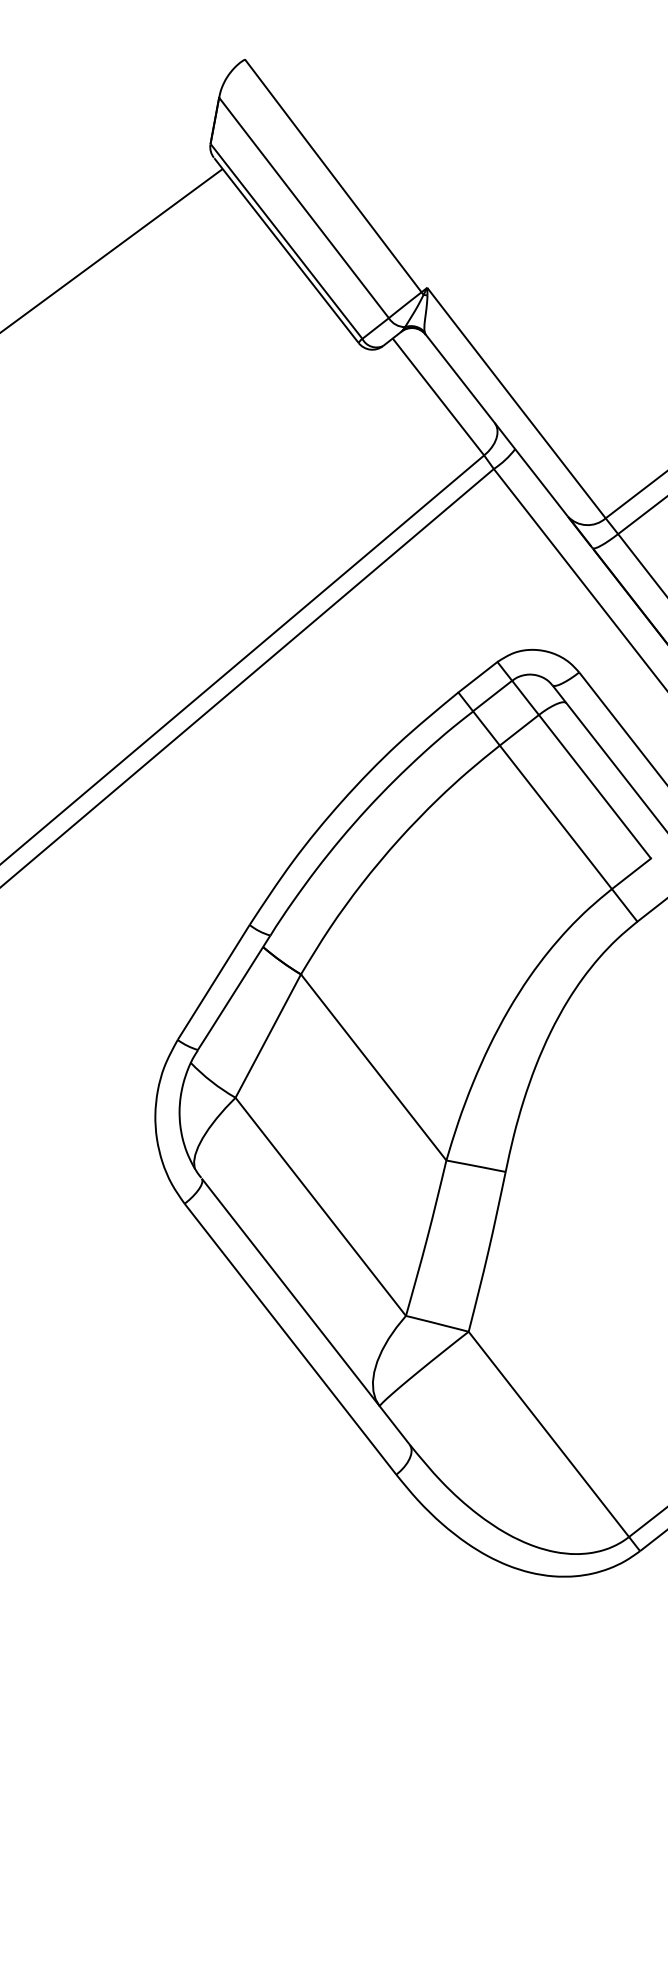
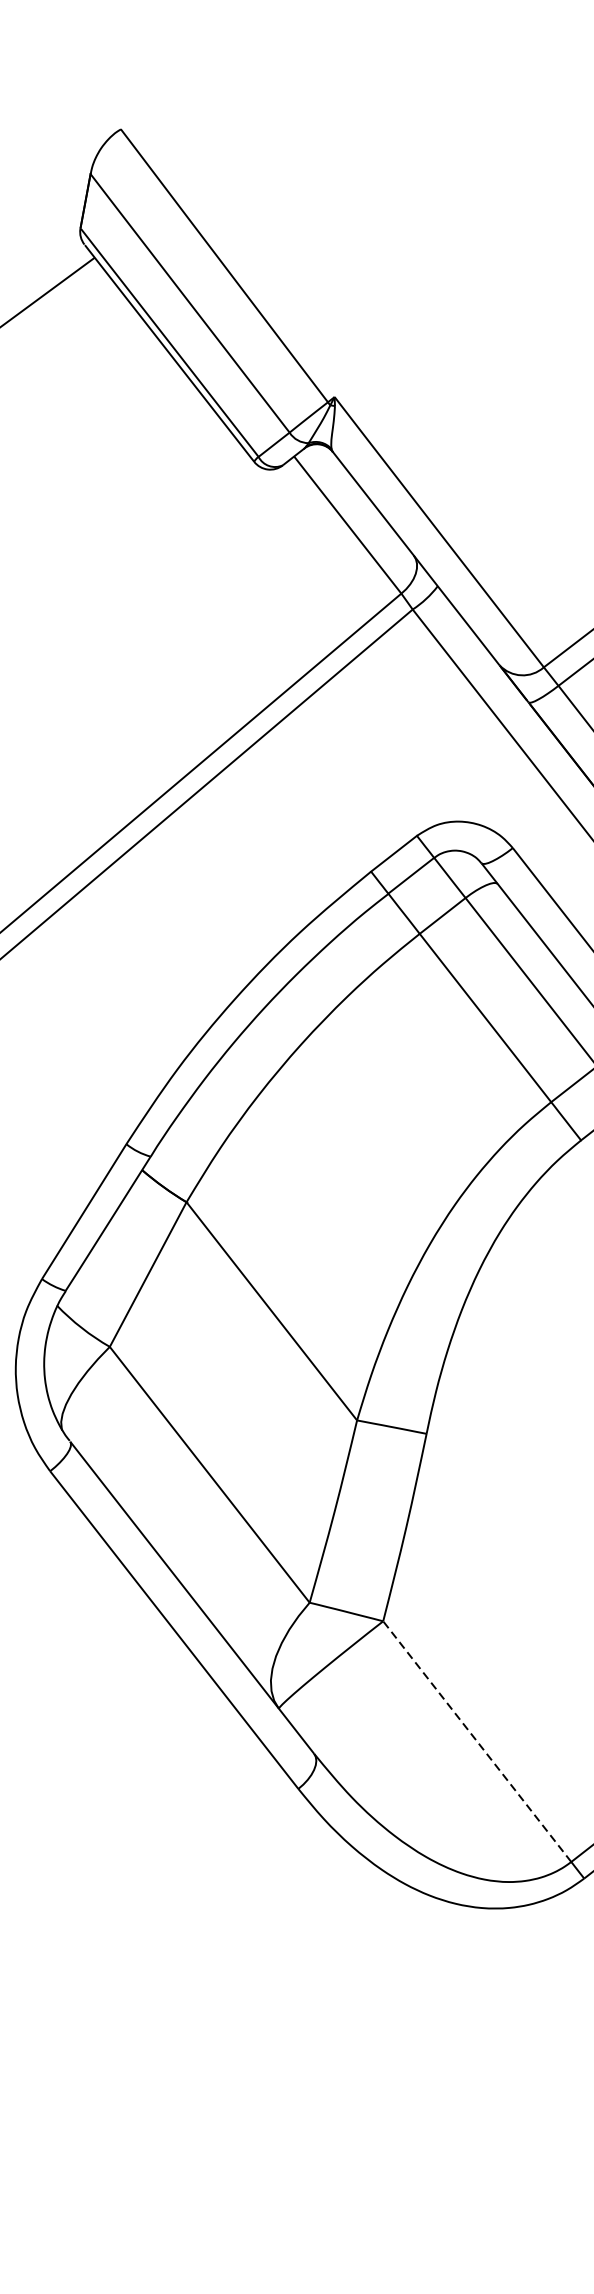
line: (548, 1434) -> (476, 1741), solid -> dashed

